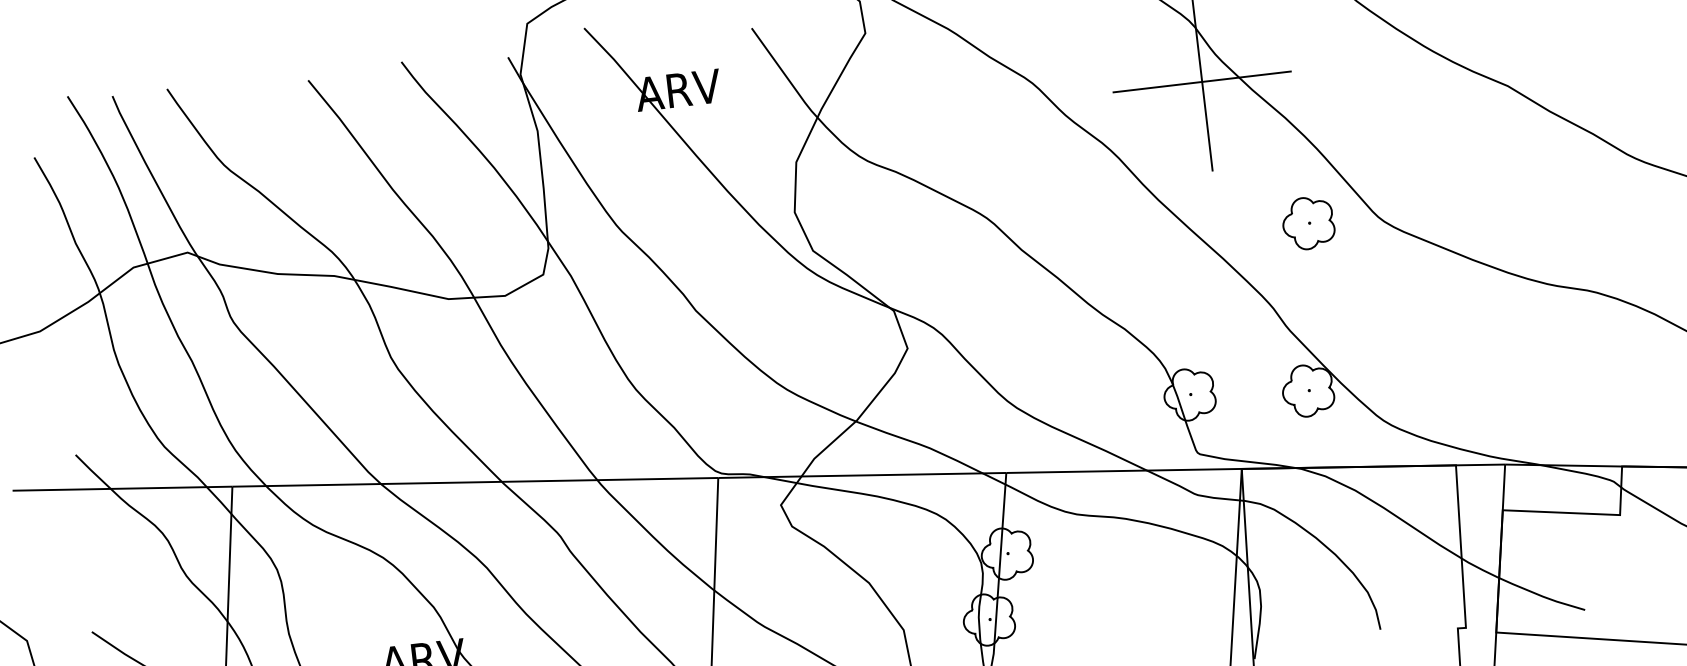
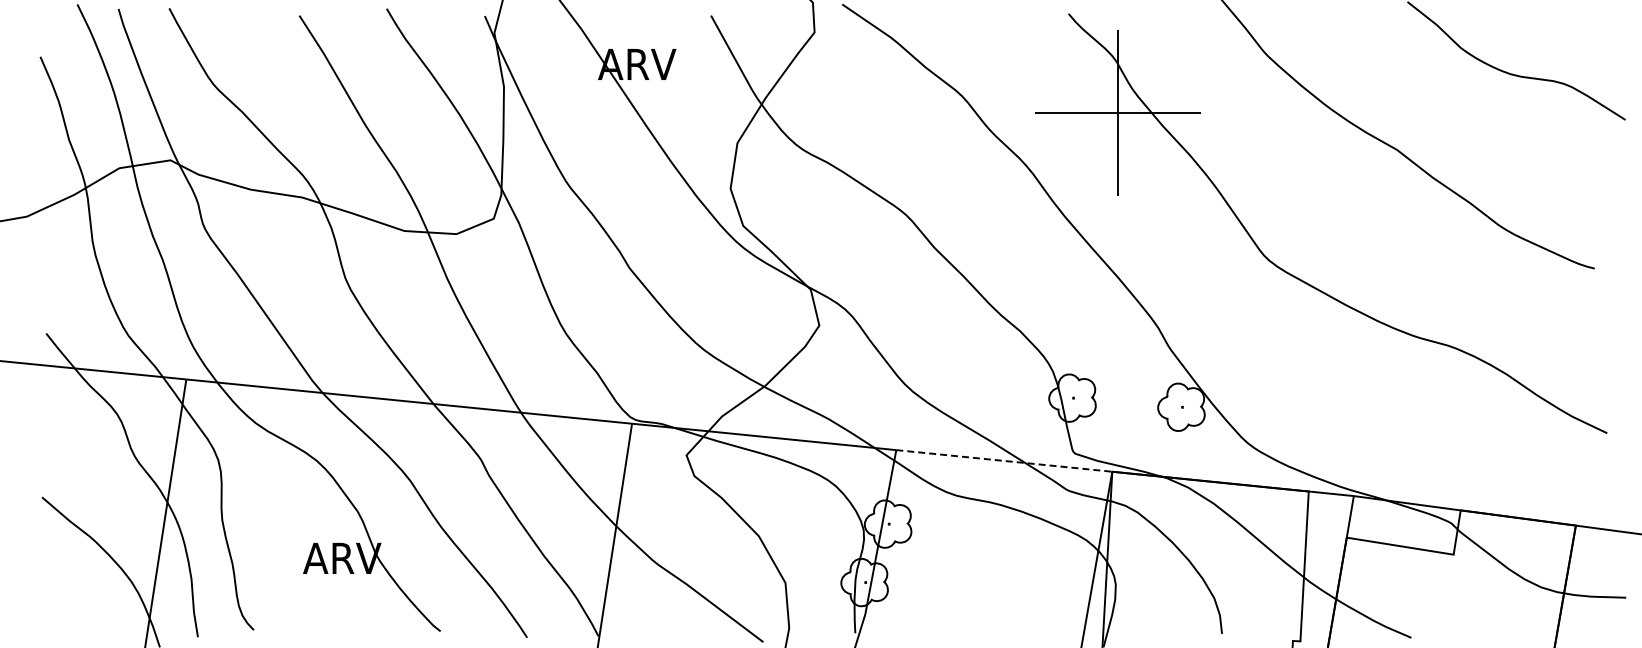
part: (1308, 222) -> (1199, 253), removed
line: (1124, 470) -> (1004, 460), solid -> dashed

